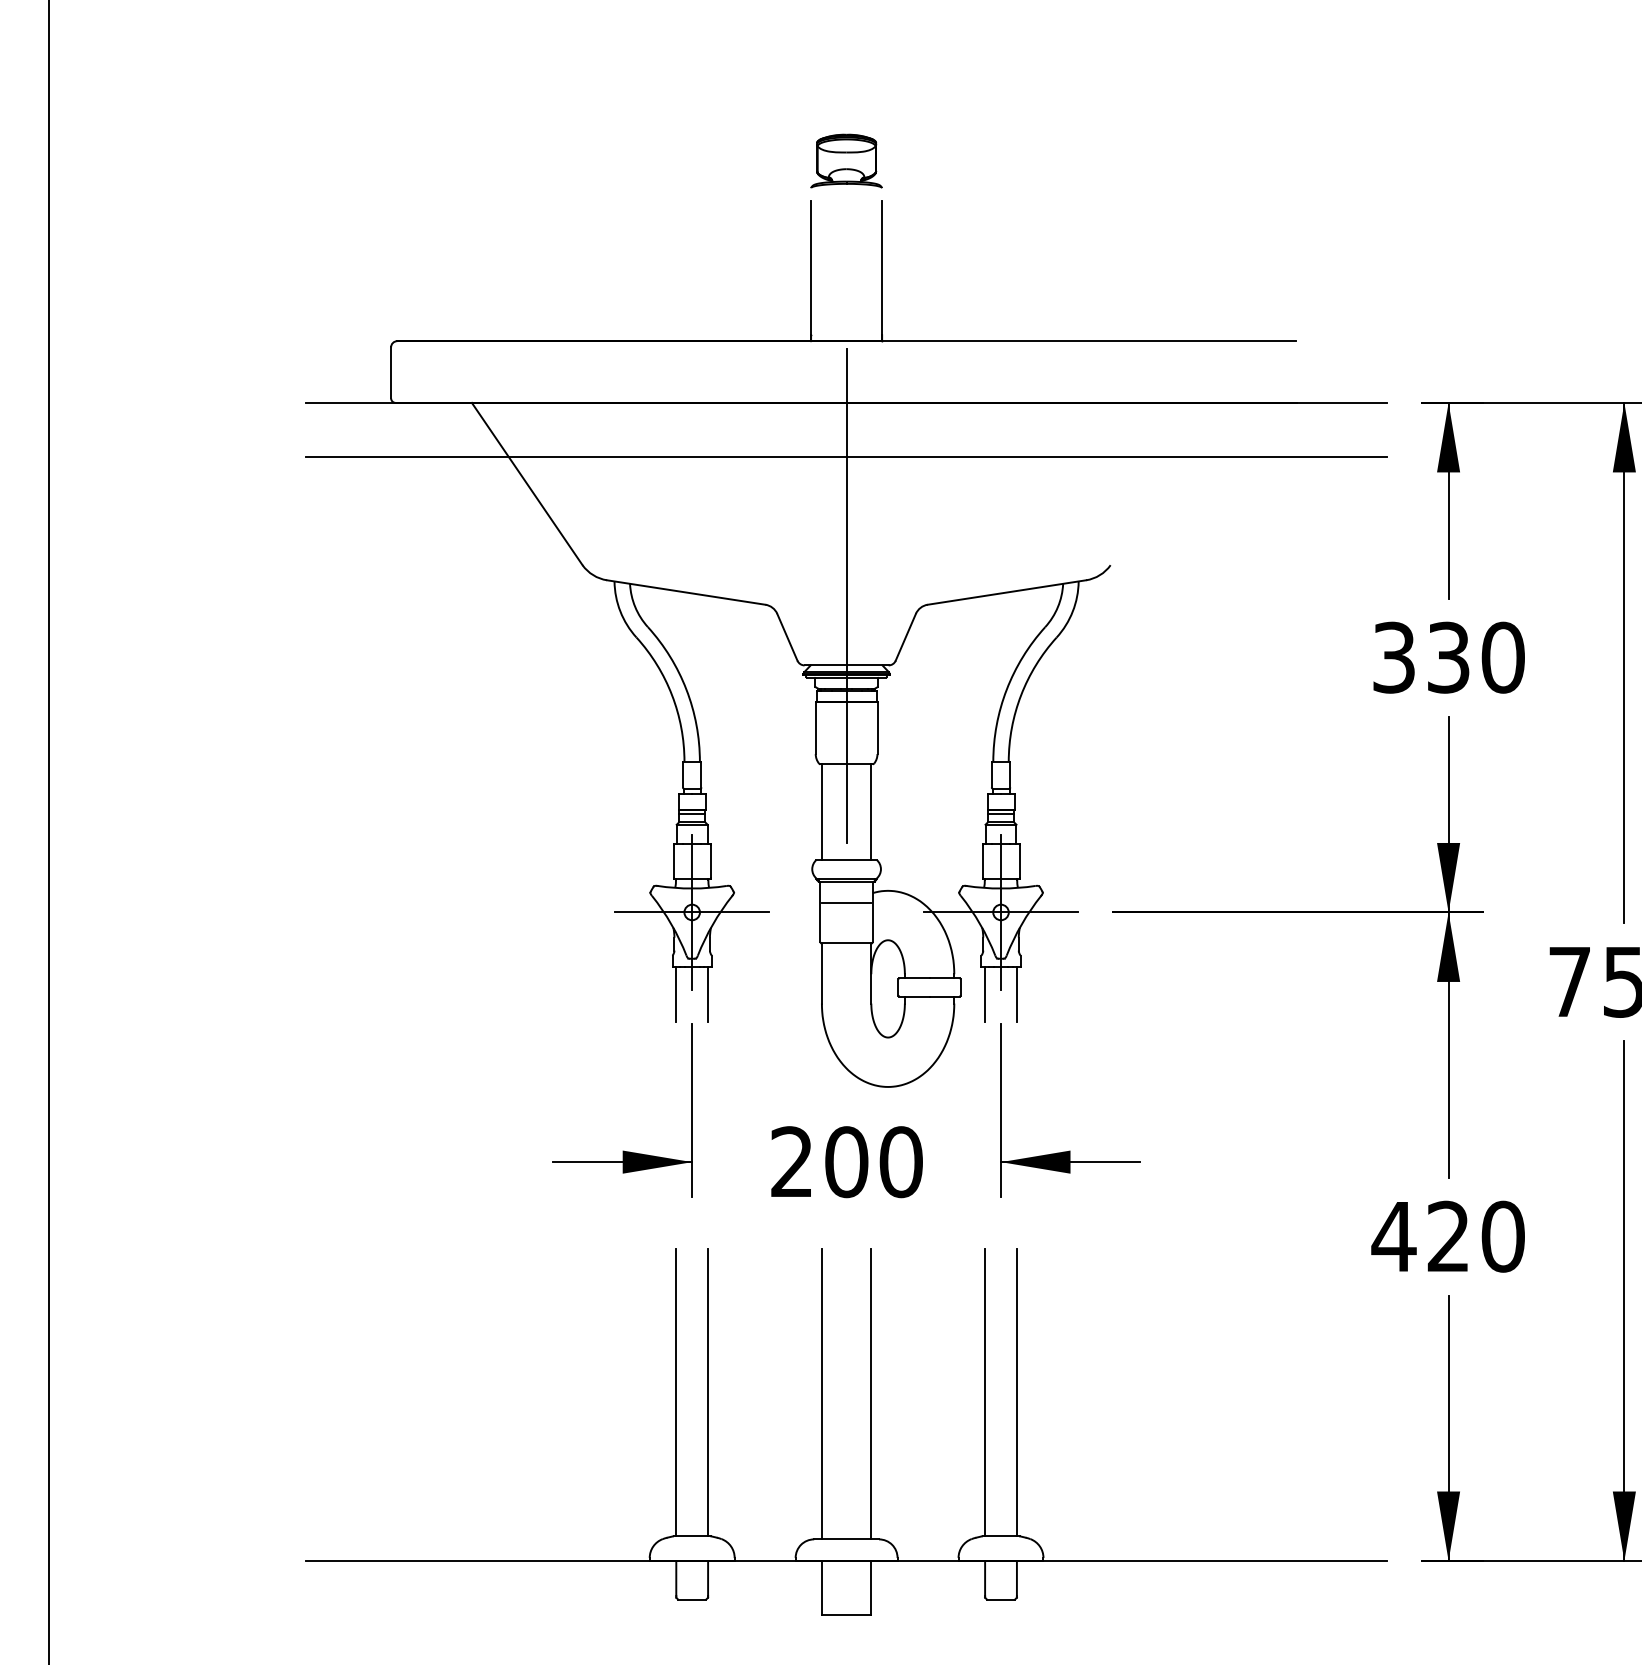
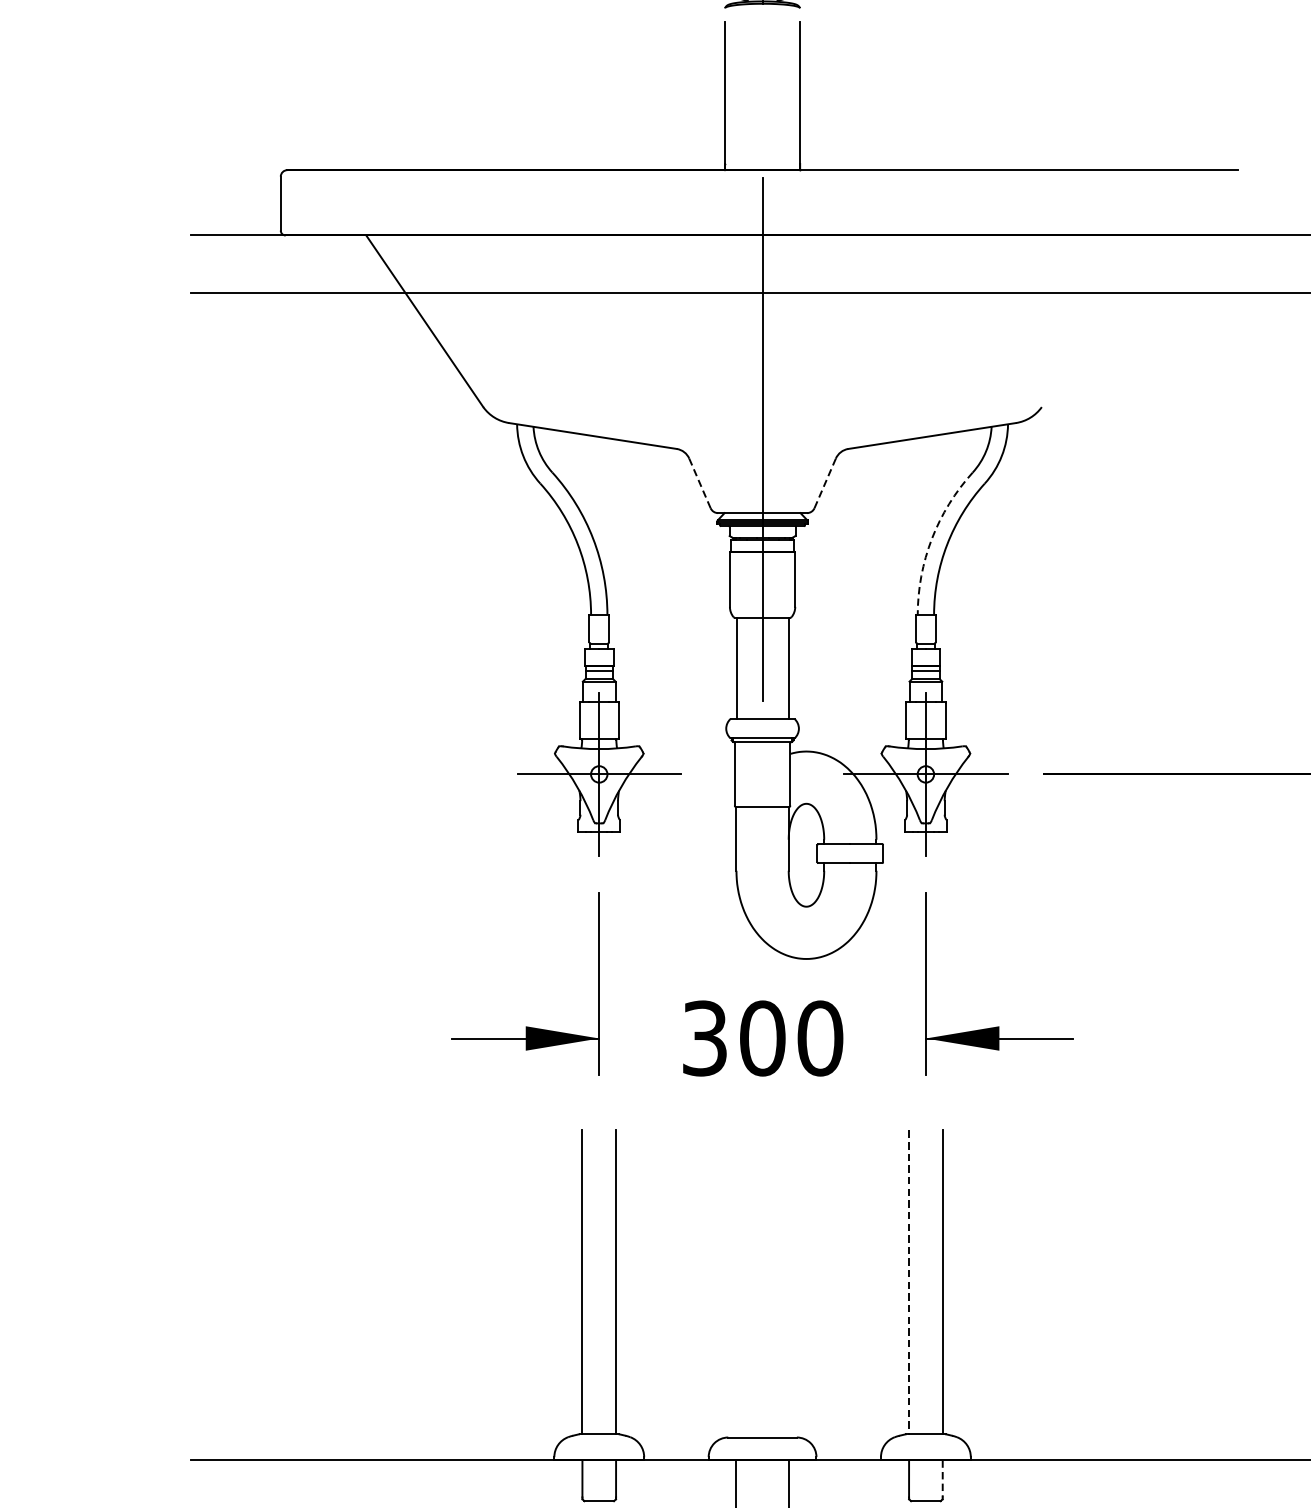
line: (787, 637) -> (700, 483), solid -> dashed
line: (905, 637) -> (824, 483), solid -> dashed
arc: (1006, 689) -> (931, 538), solid -> dashed
line: (846, 903) -> (762, 764), removed
line: (676, 994) -> (582, 861), removed
line: (708, 994) -> (616, 861), removed
line: (985, 994) -> (909, 861), removed
line: (1016, 994) -> (942, 861), removed
text: (791, 1162) -> (704, 1038), 200 -> 300
line: (985, 1392) -> (909, 1282), solid -> dashed
line: (821, 1394) -> (736, 1284), removed
line: (871, 1394) -> (788, 1284), removed
line: (1016, 1578) -> (942, 1478), solid -> dashed

